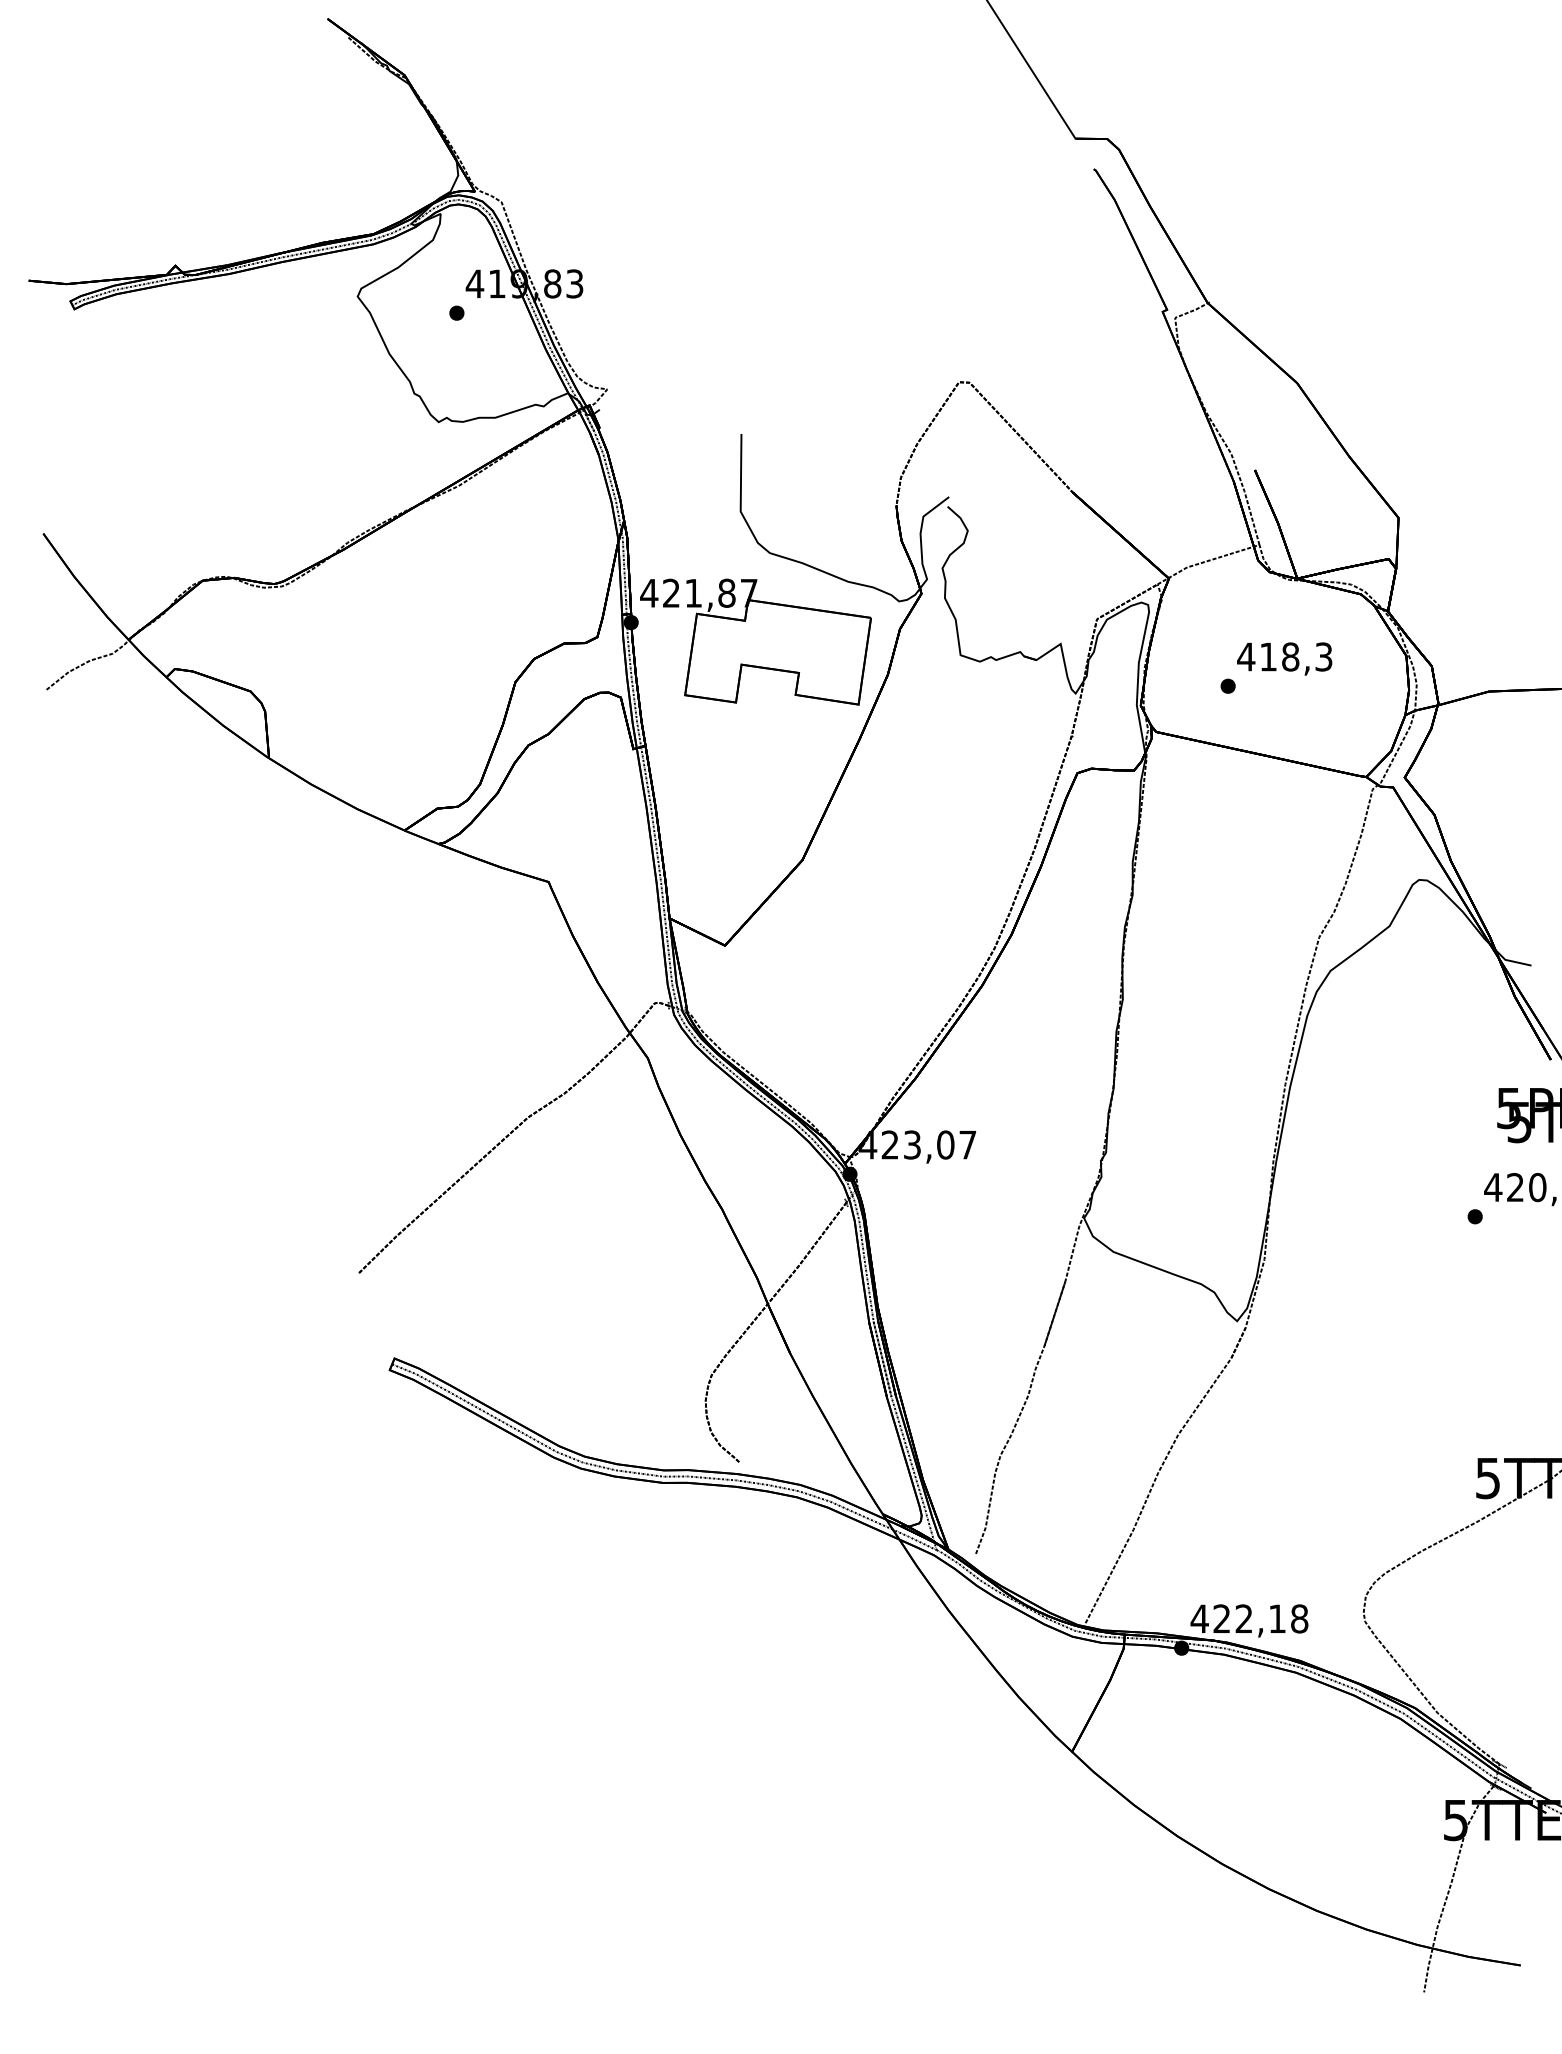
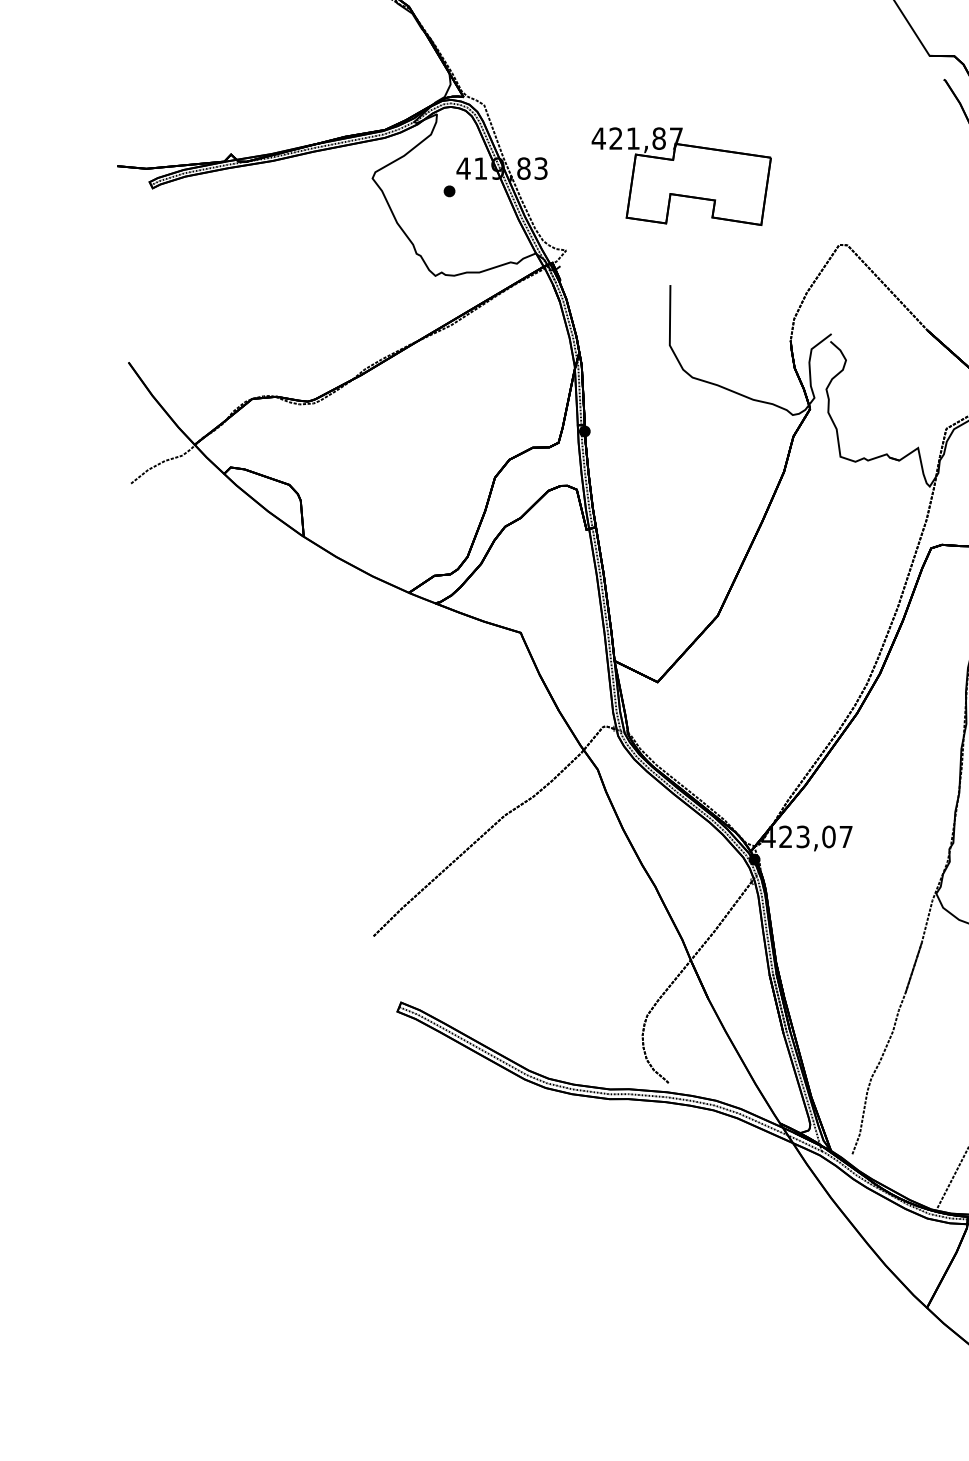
part: (755, 641) -> (681, 176), moved

